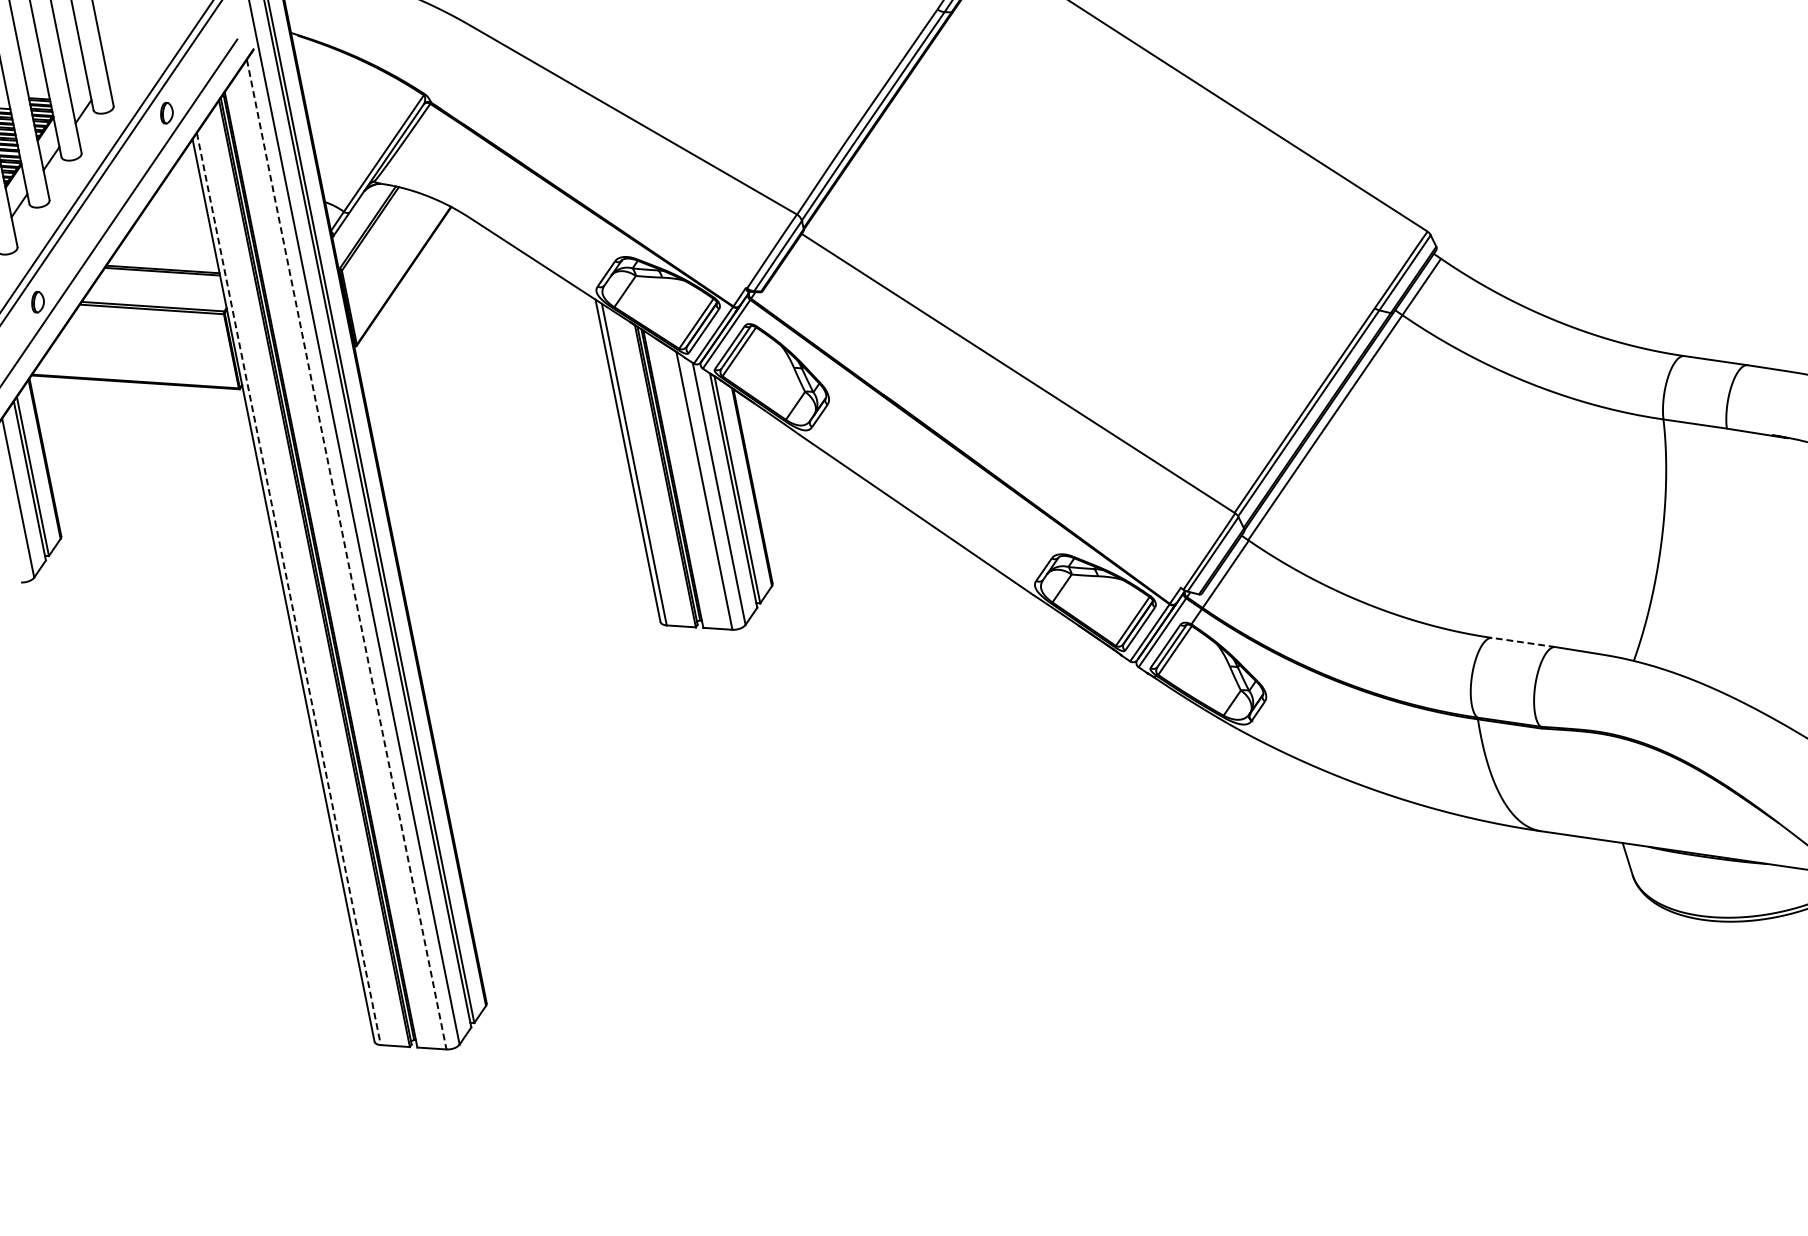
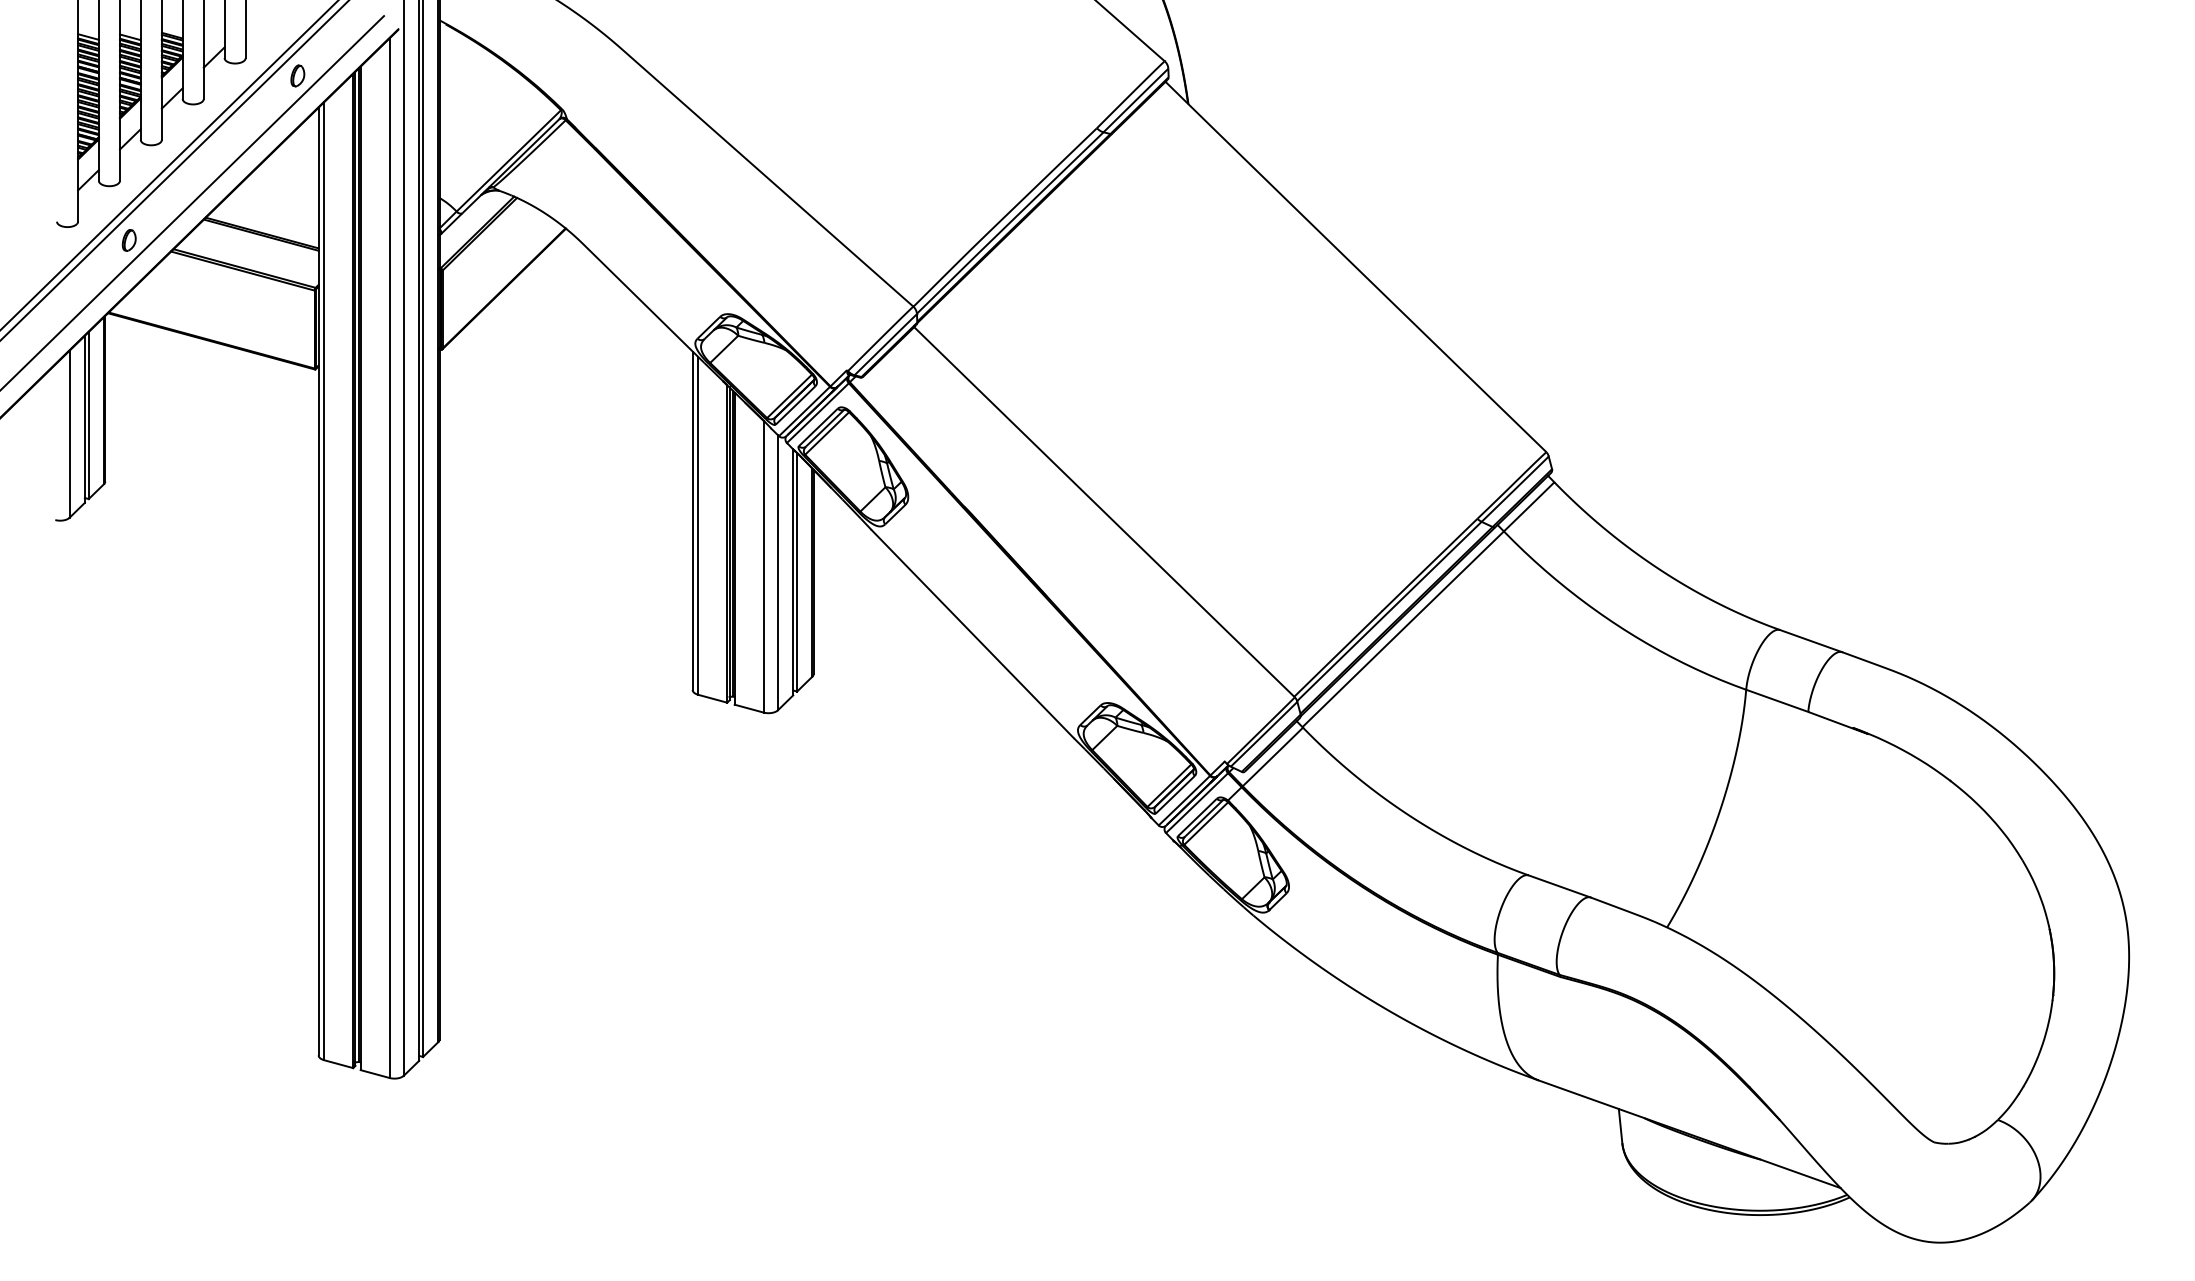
line: (346, 554) -> (389, 558), dashed -> solid
line: (289, 589) -> (324, 581), dashed -> solid
line: (1523, 642) -> (1559, 886), dashed -> solid

